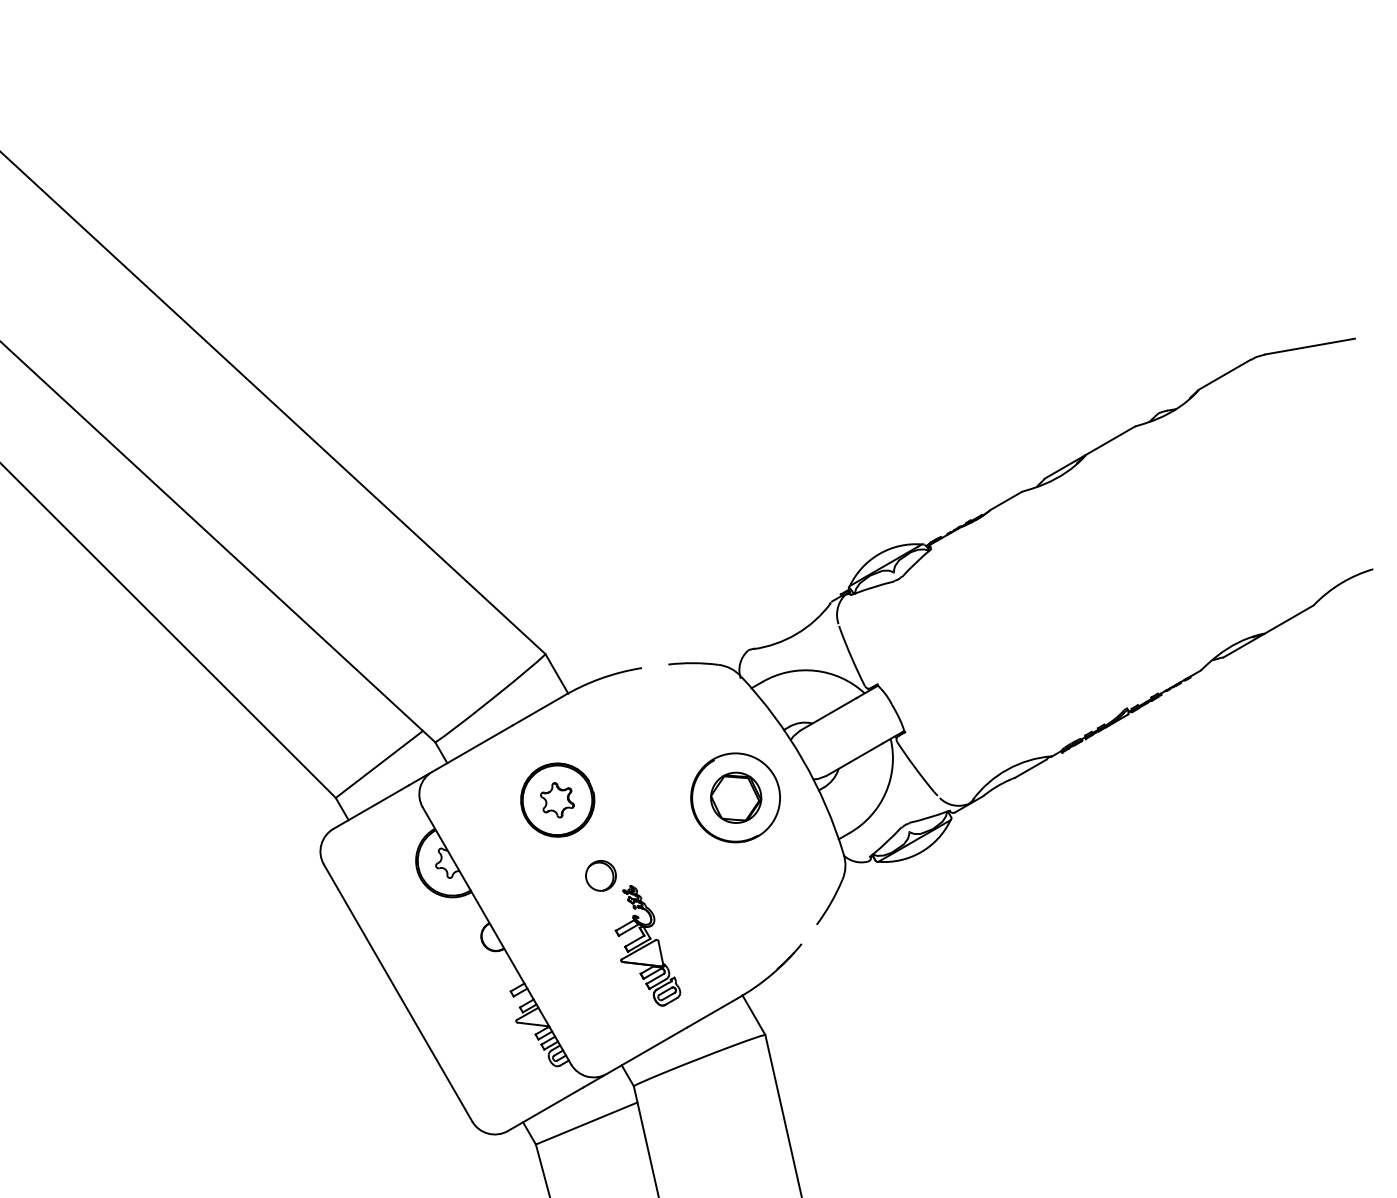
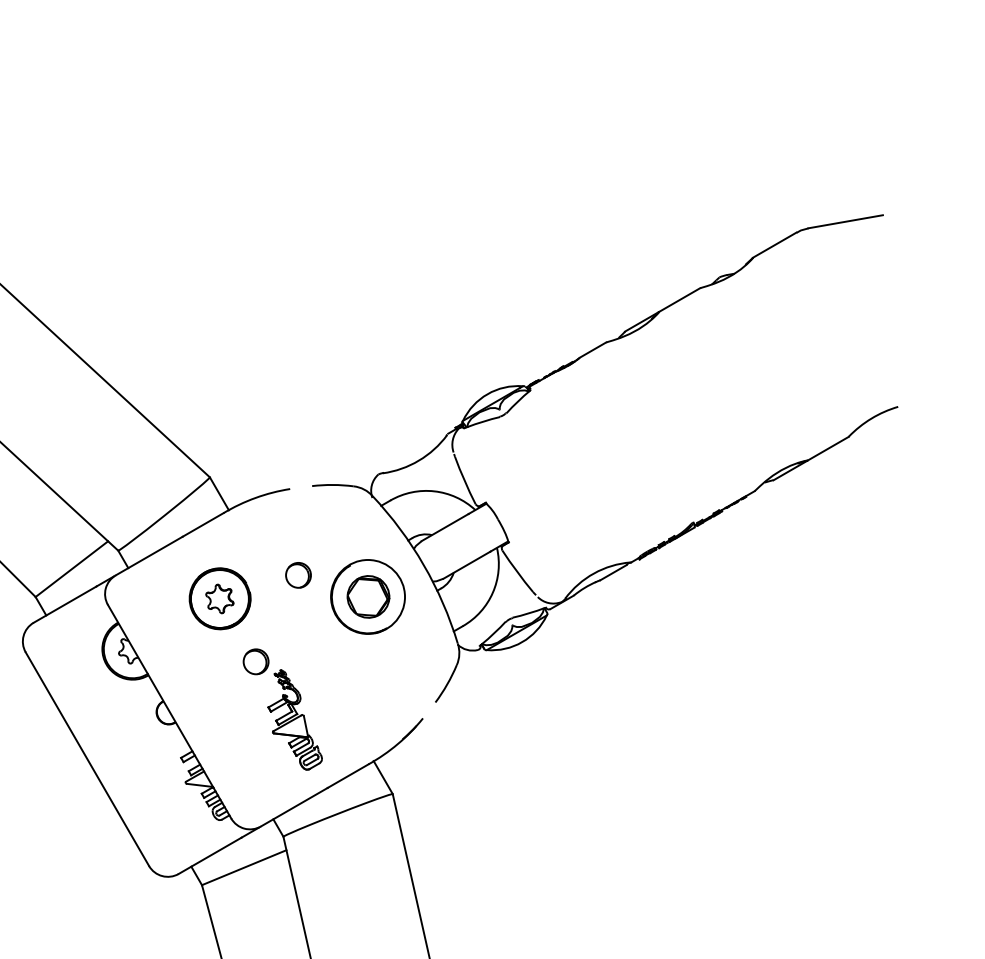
part: (651, 771) -> (298, 575), added

